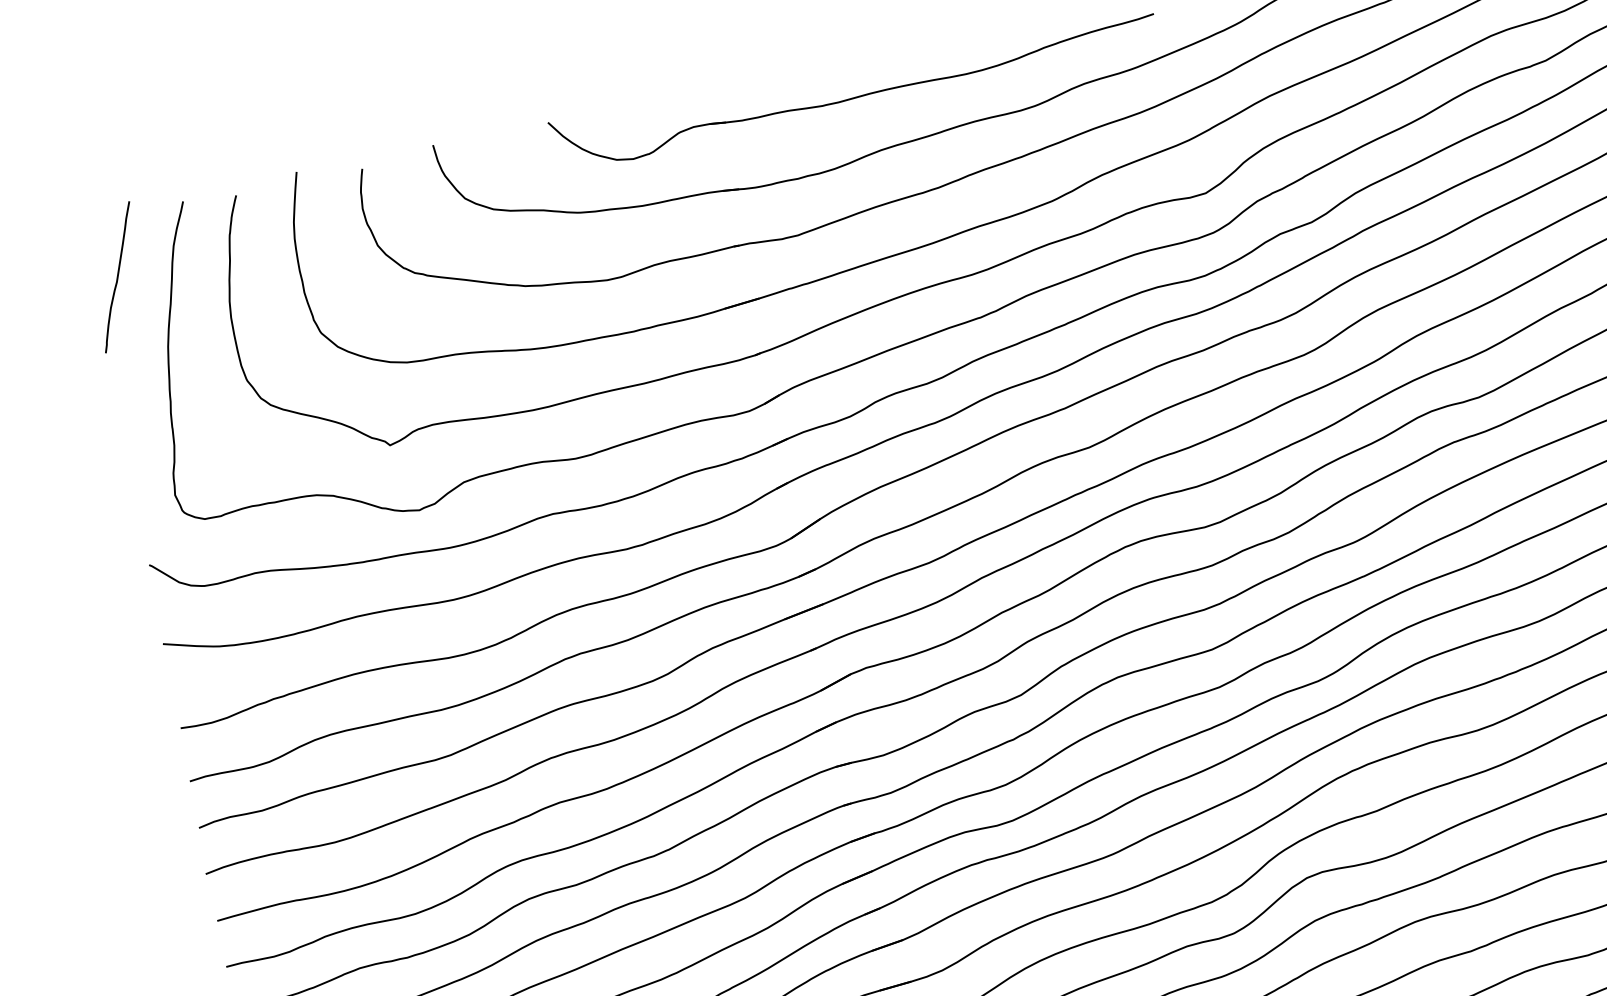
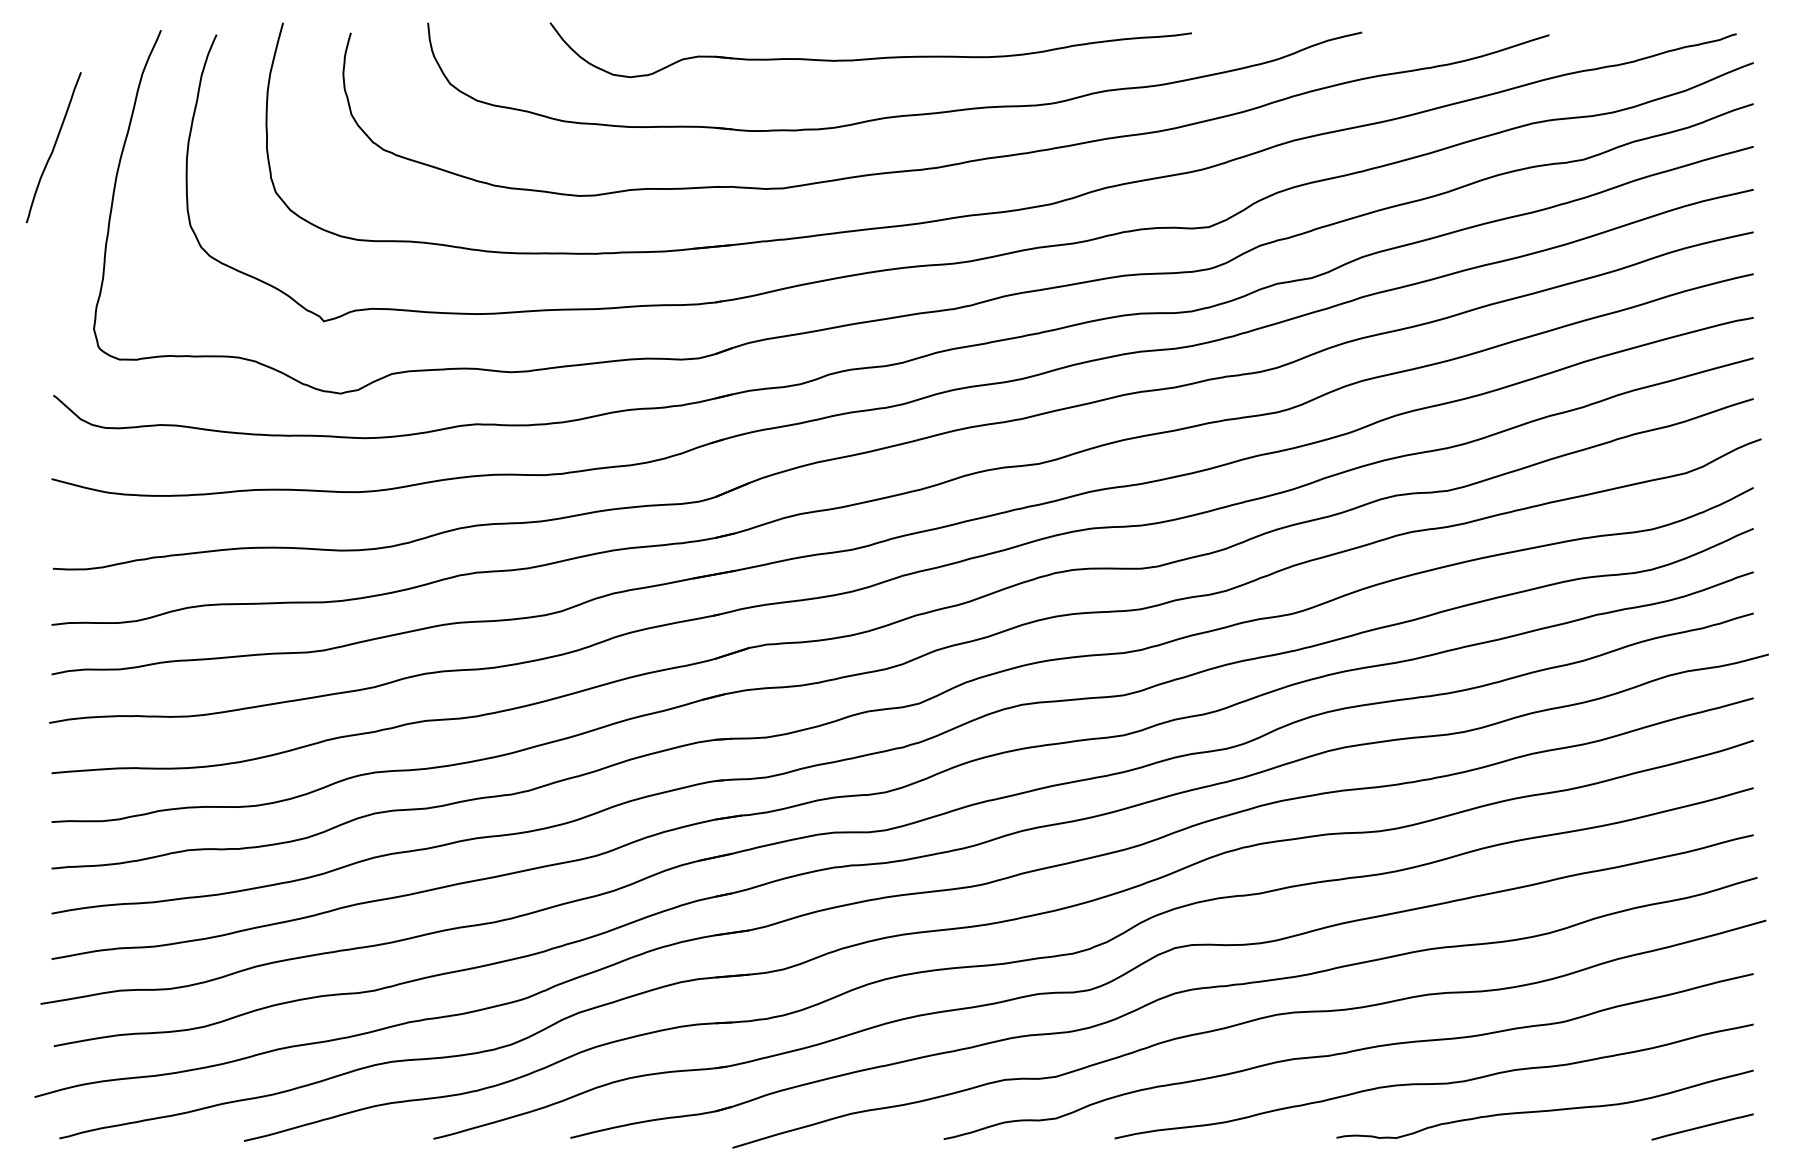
curve: (117, 277) -> (53, 147), moved

